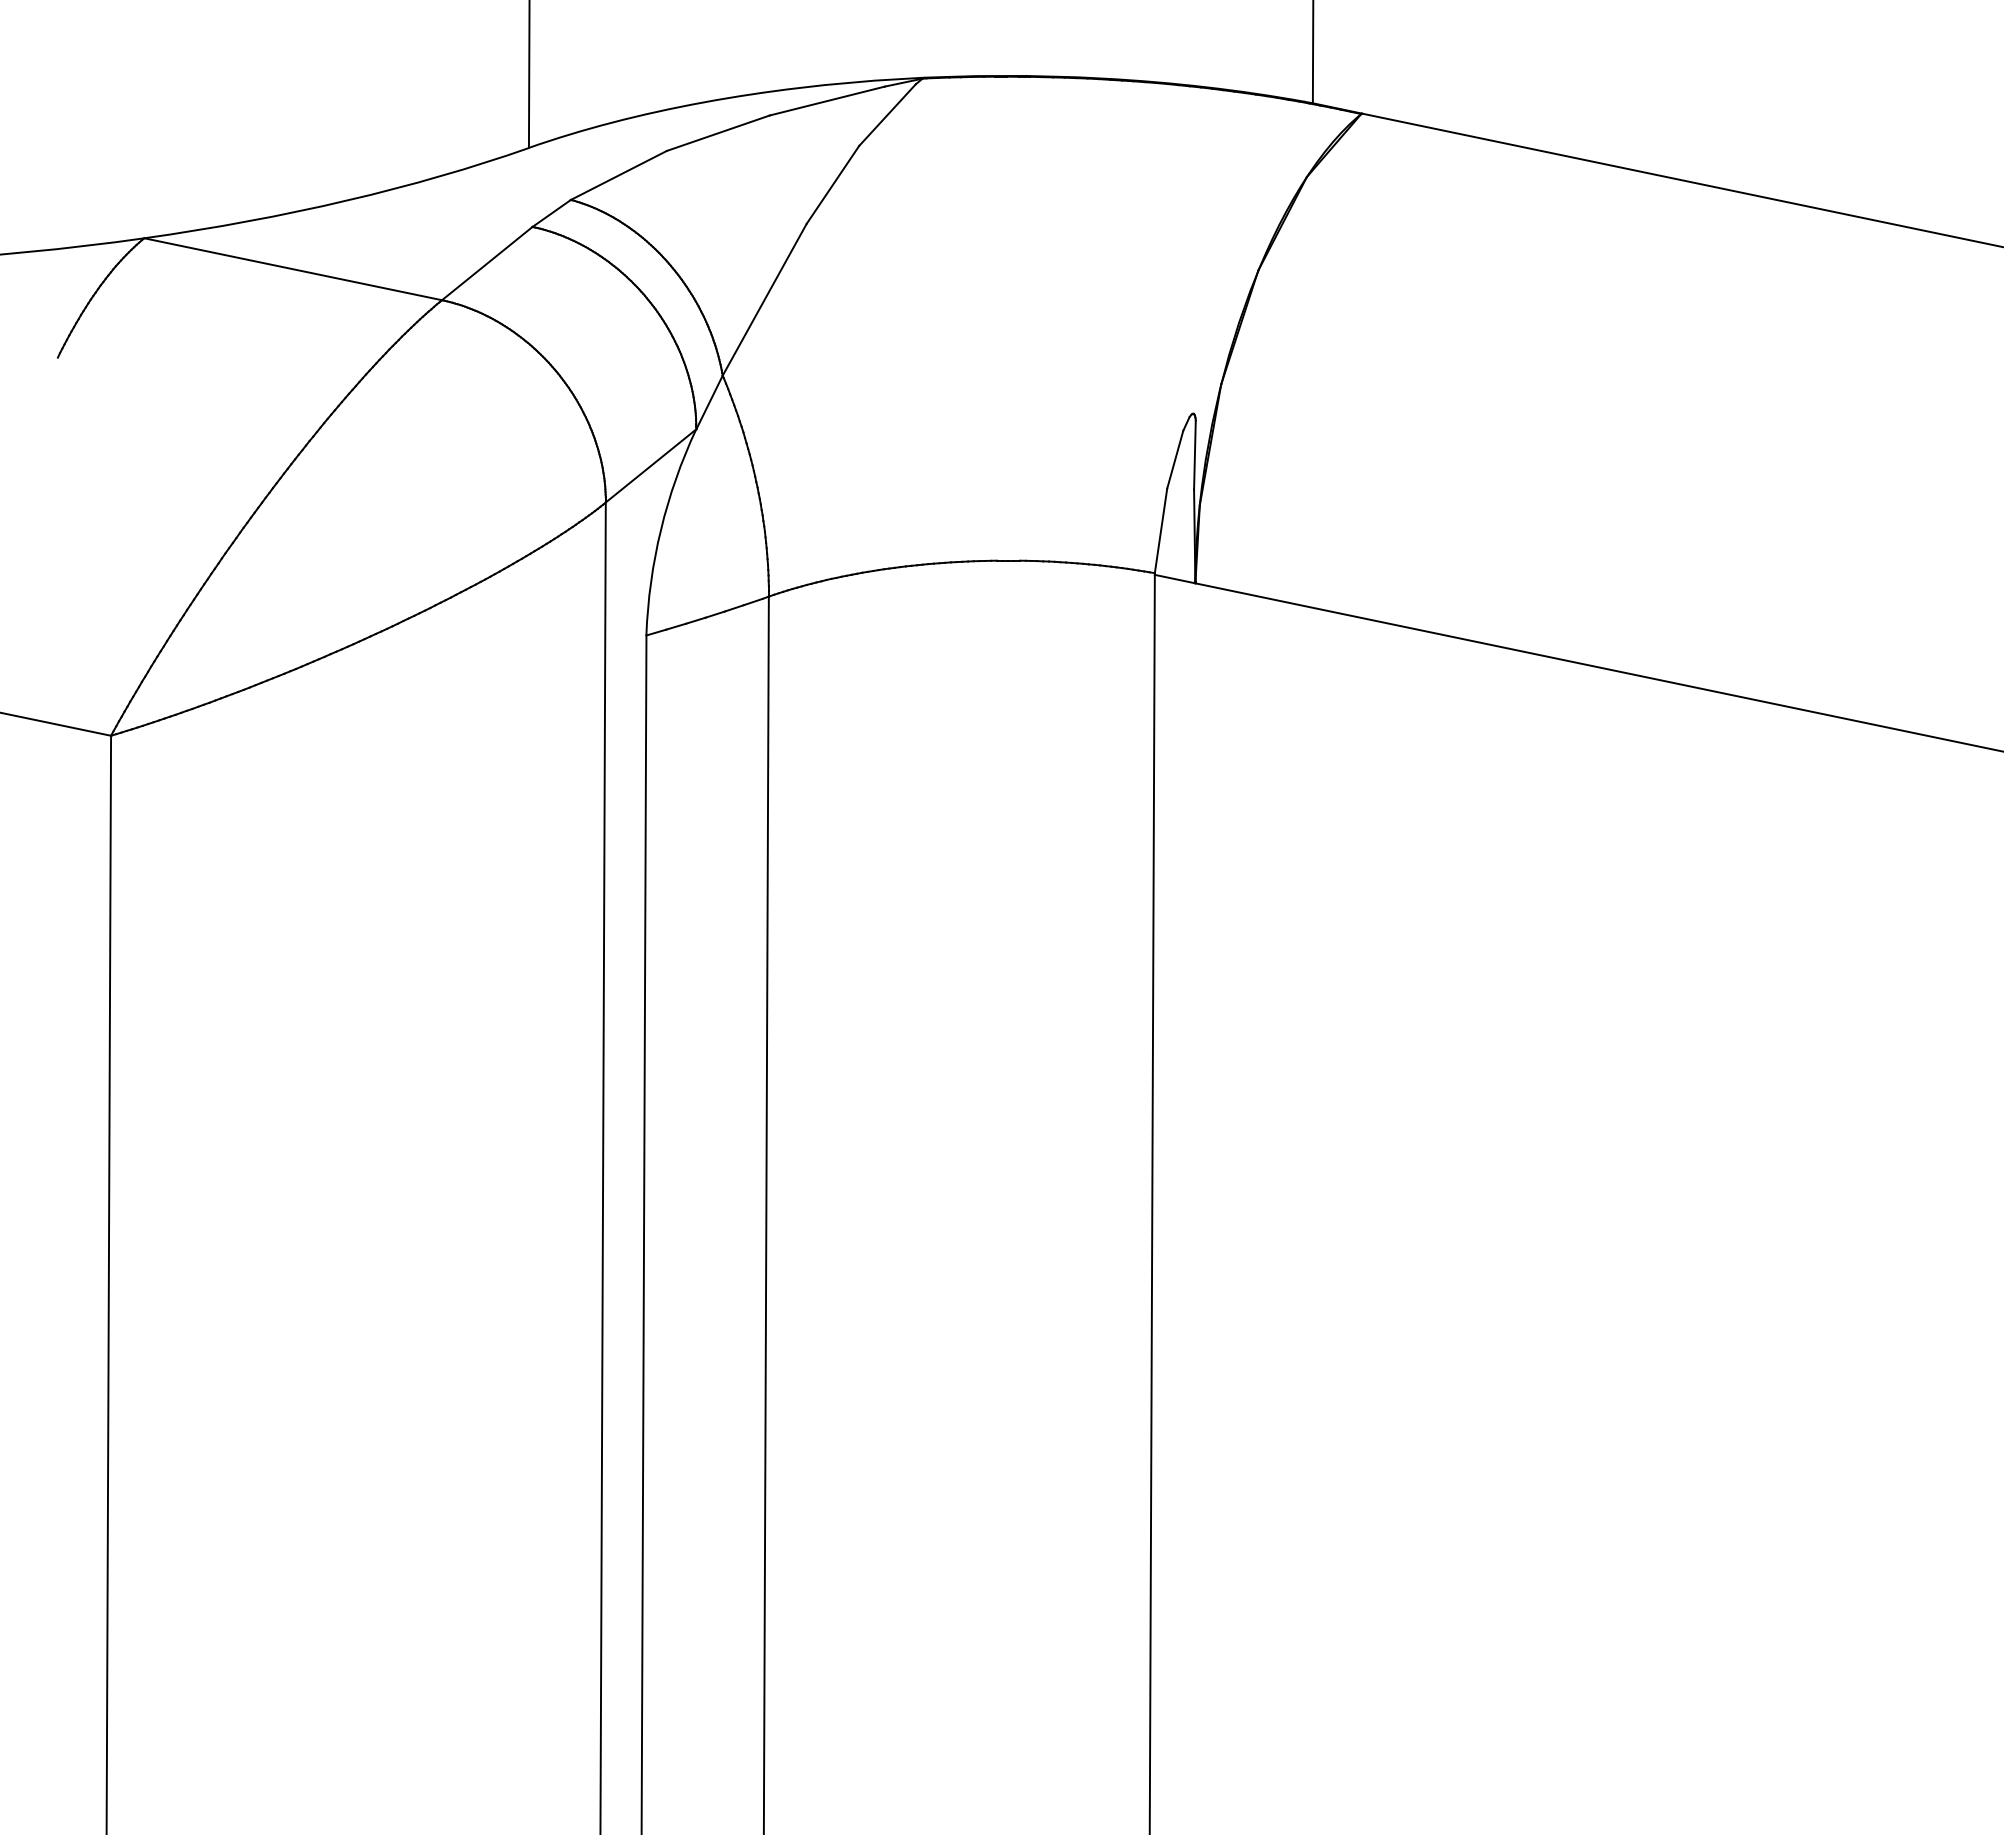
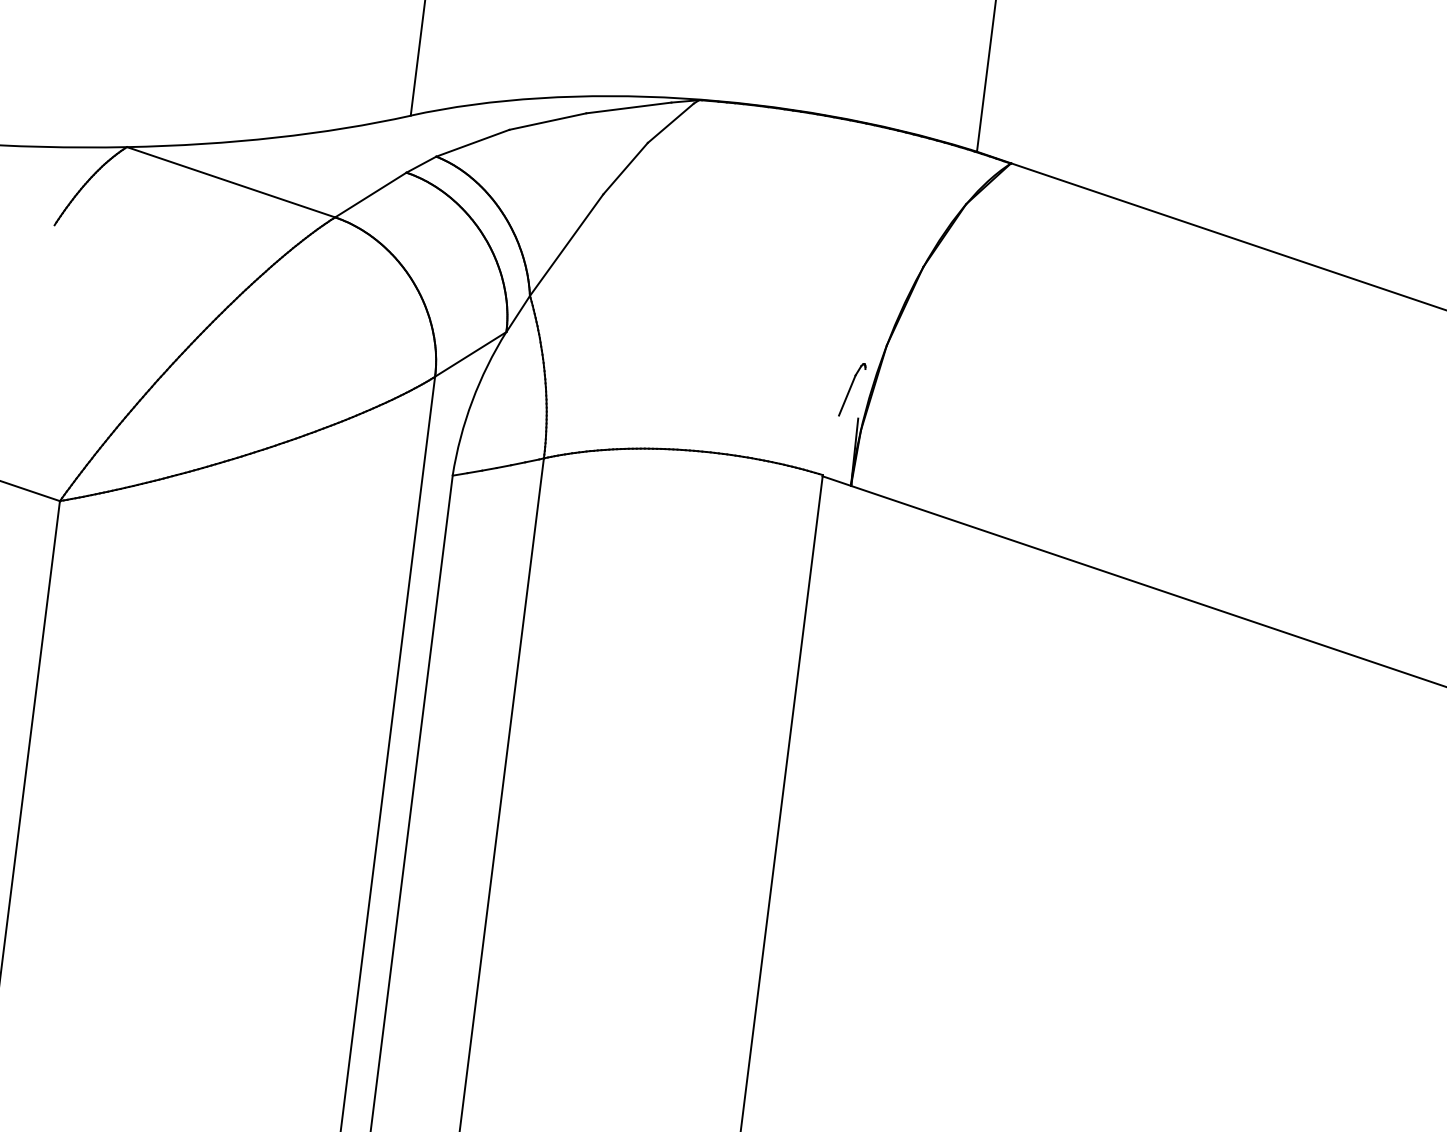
line: (1194, 454) -> (861, 393), removed
line: (1160, 530) -> (830, 444), removed

